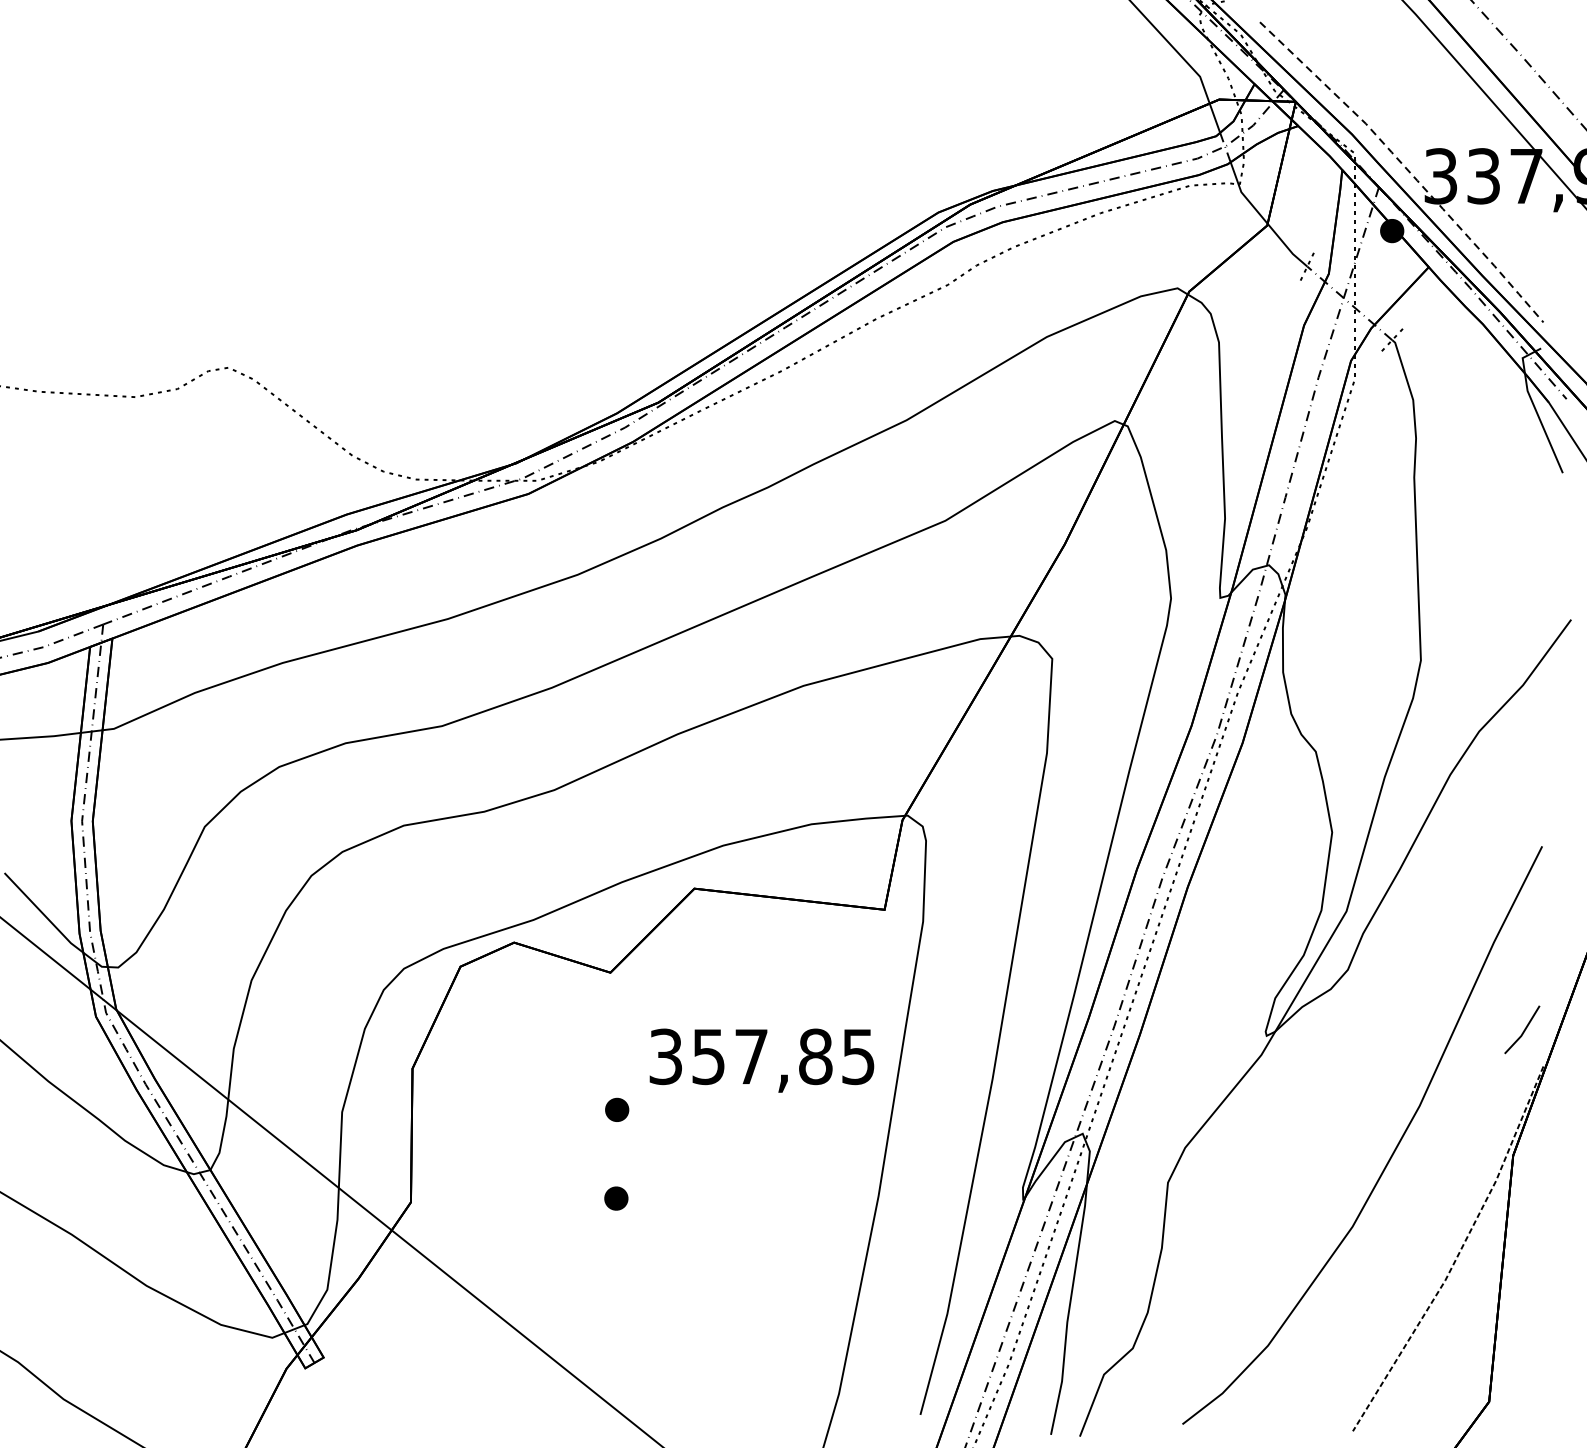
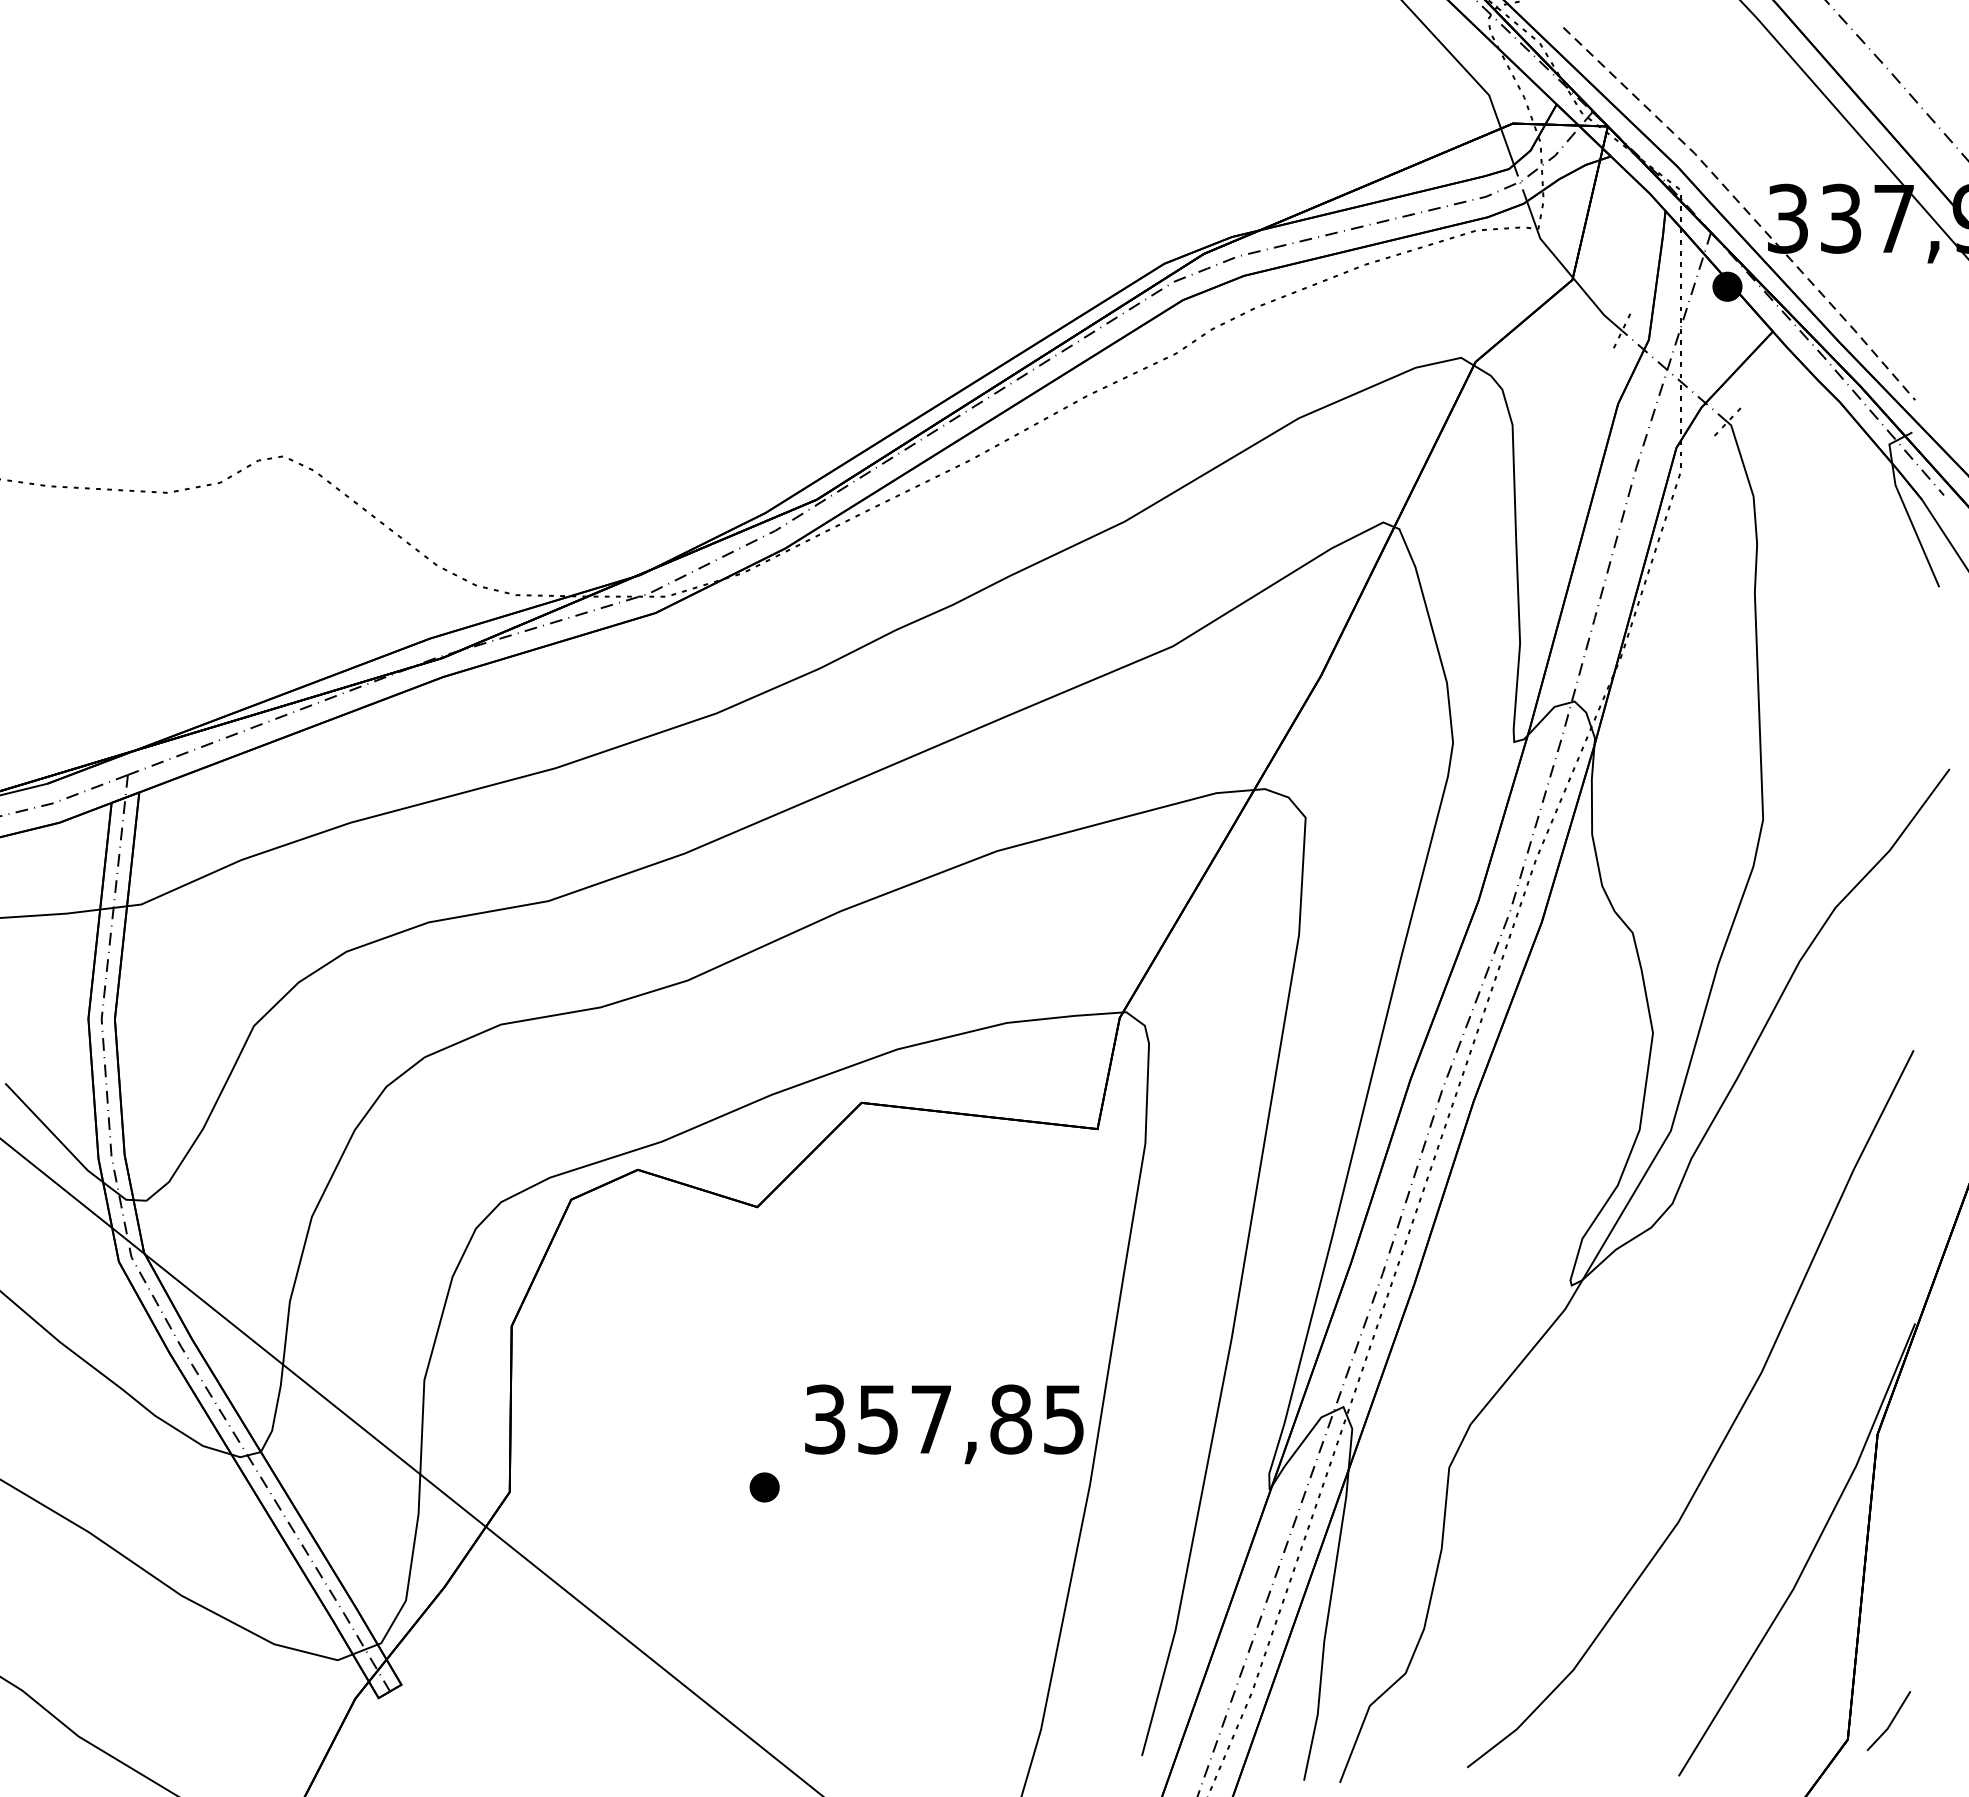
line: (1523, 1031) -> (1890, 1722), moved
text: (762, 1060) -> (944, 1424), moved
part: (617, 1109) -> (765, 1377), removed
line: (1459, 1254) -> (1810, 1556), dashed -> solid

